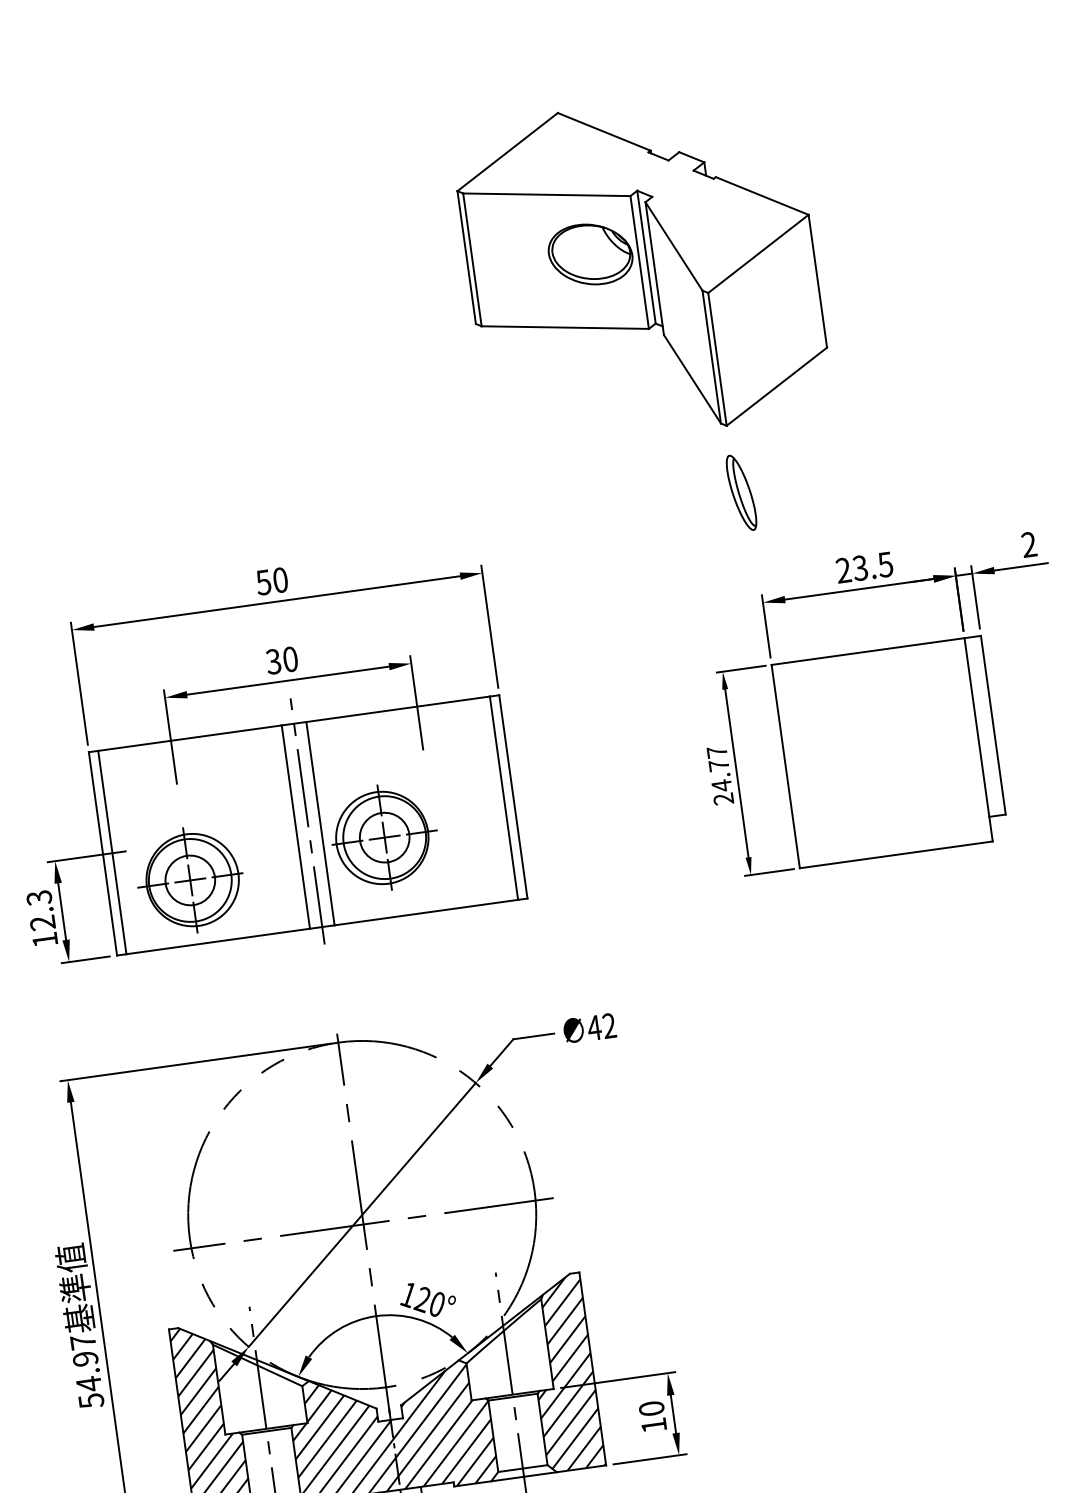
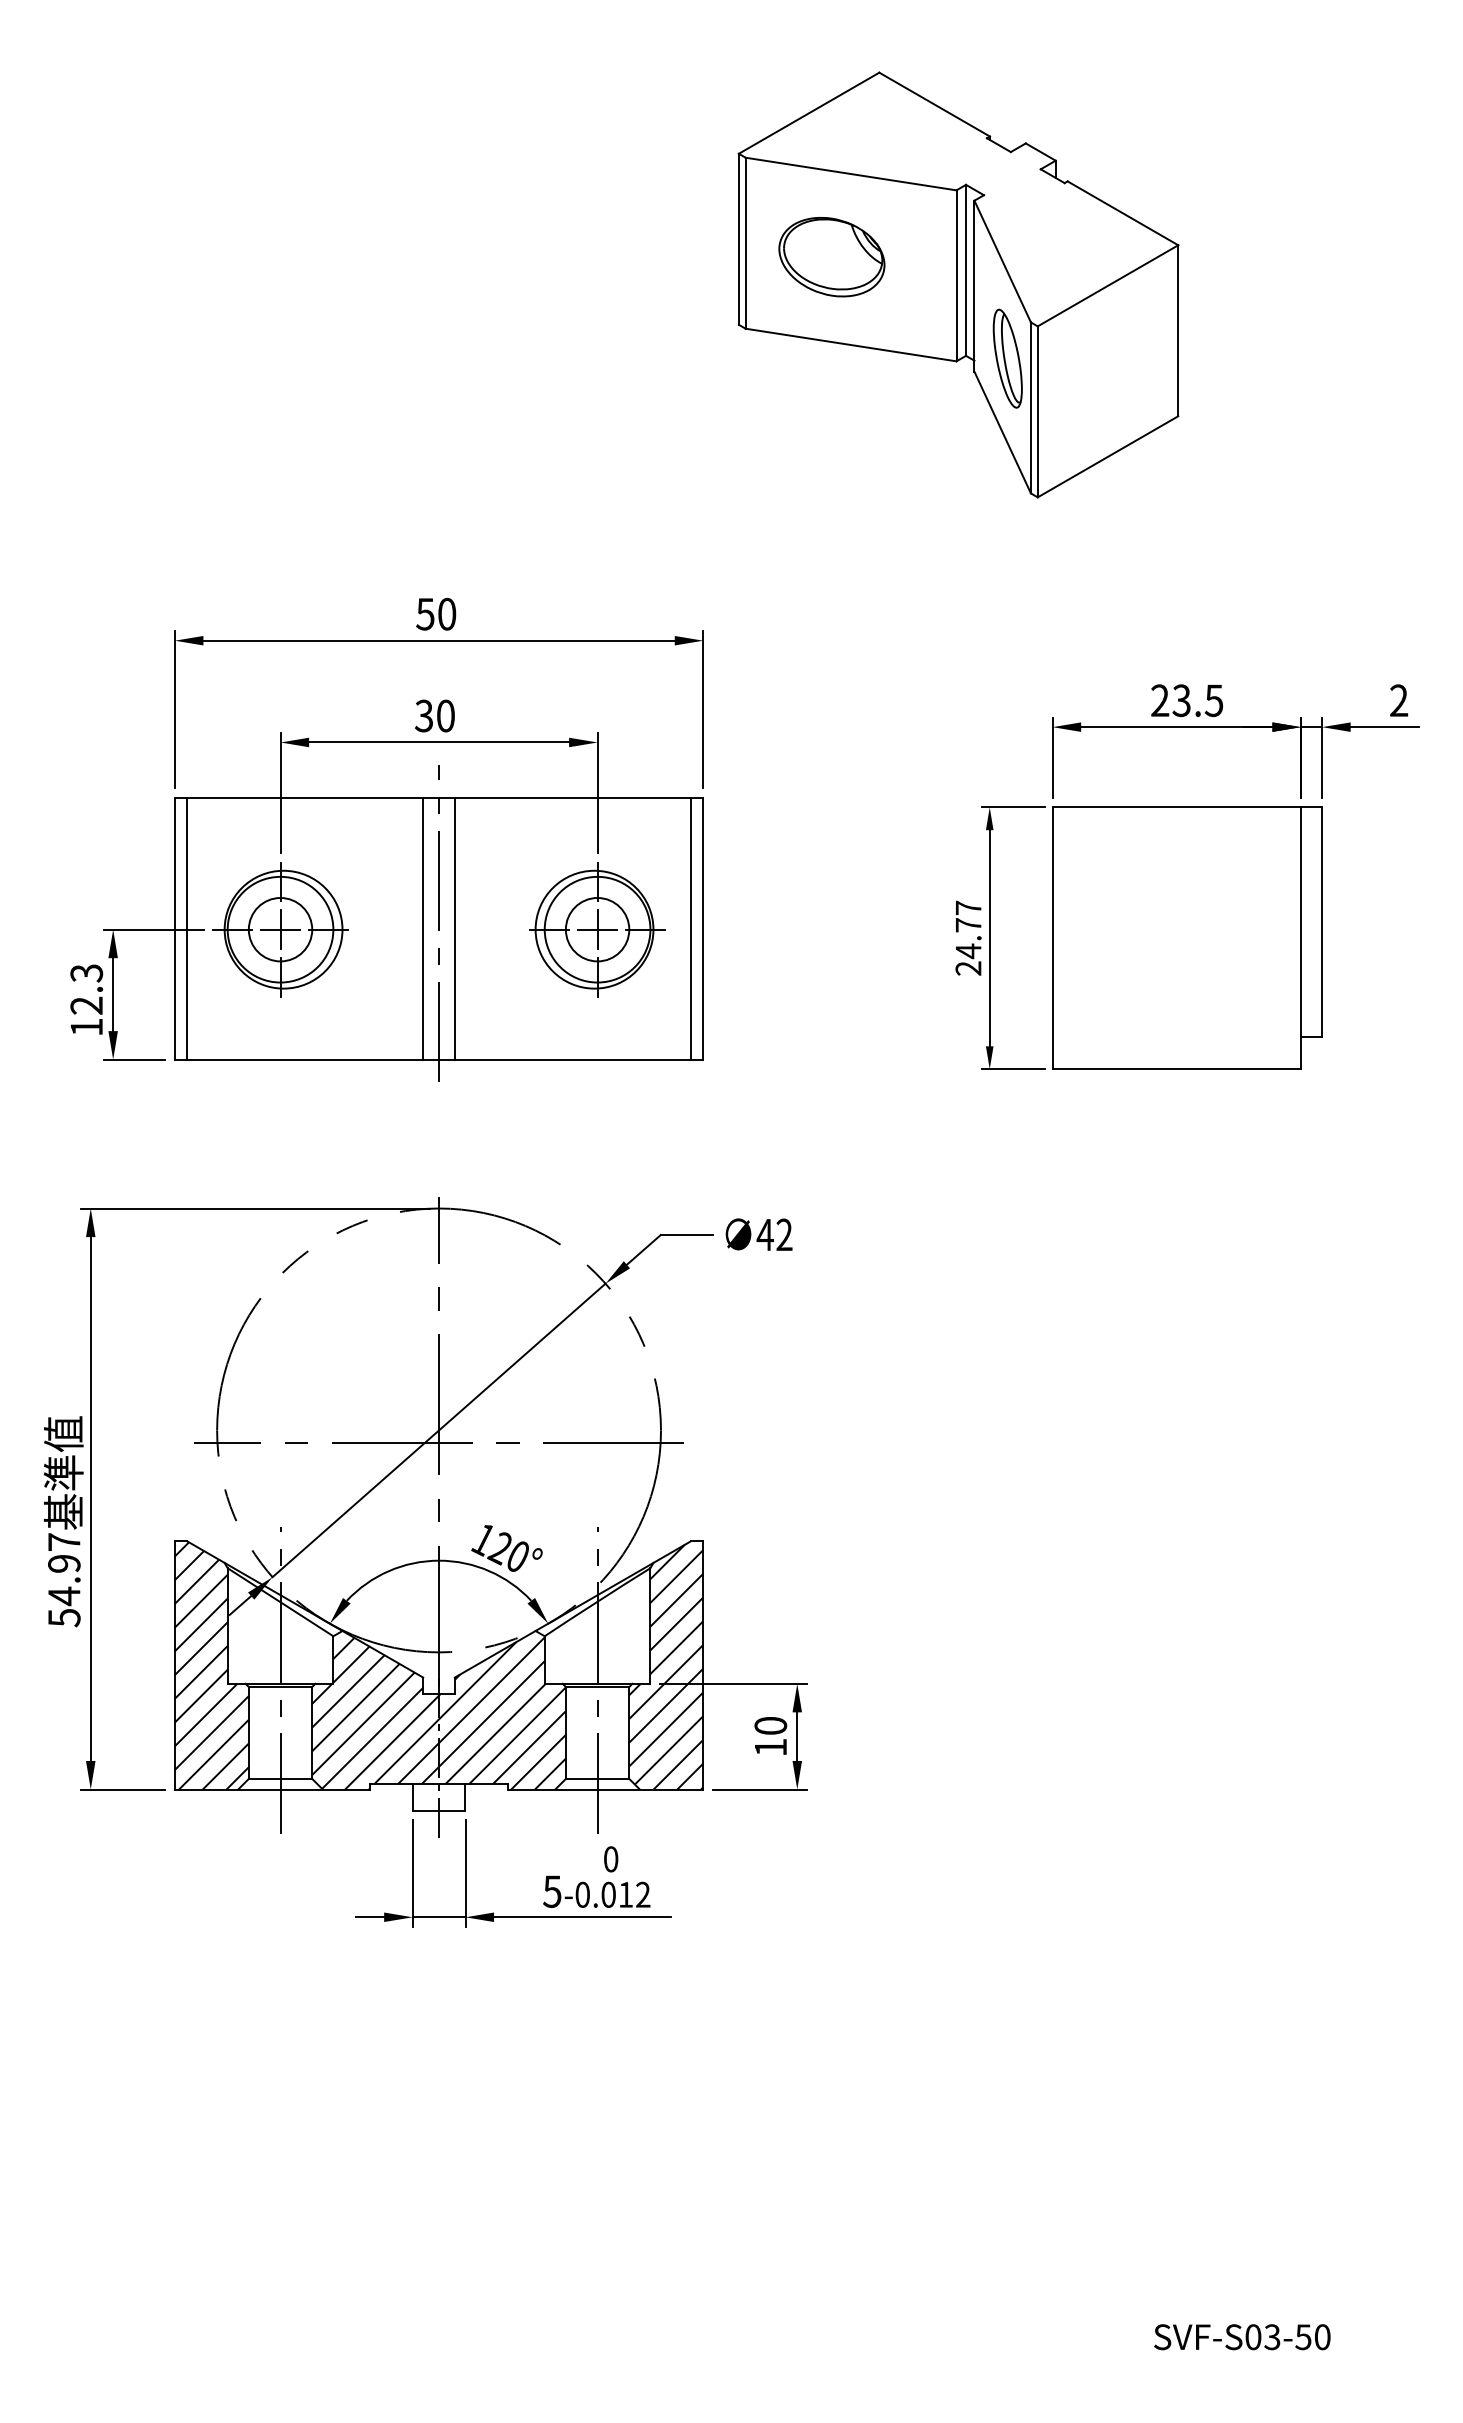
part: (590, 254) -> (831, 257), moved
part: (741, 492) -> (1007, 358), moved
part: (384, 837) -> (597, 929), moved
part: (190, 880) -> (280, 929), moved

